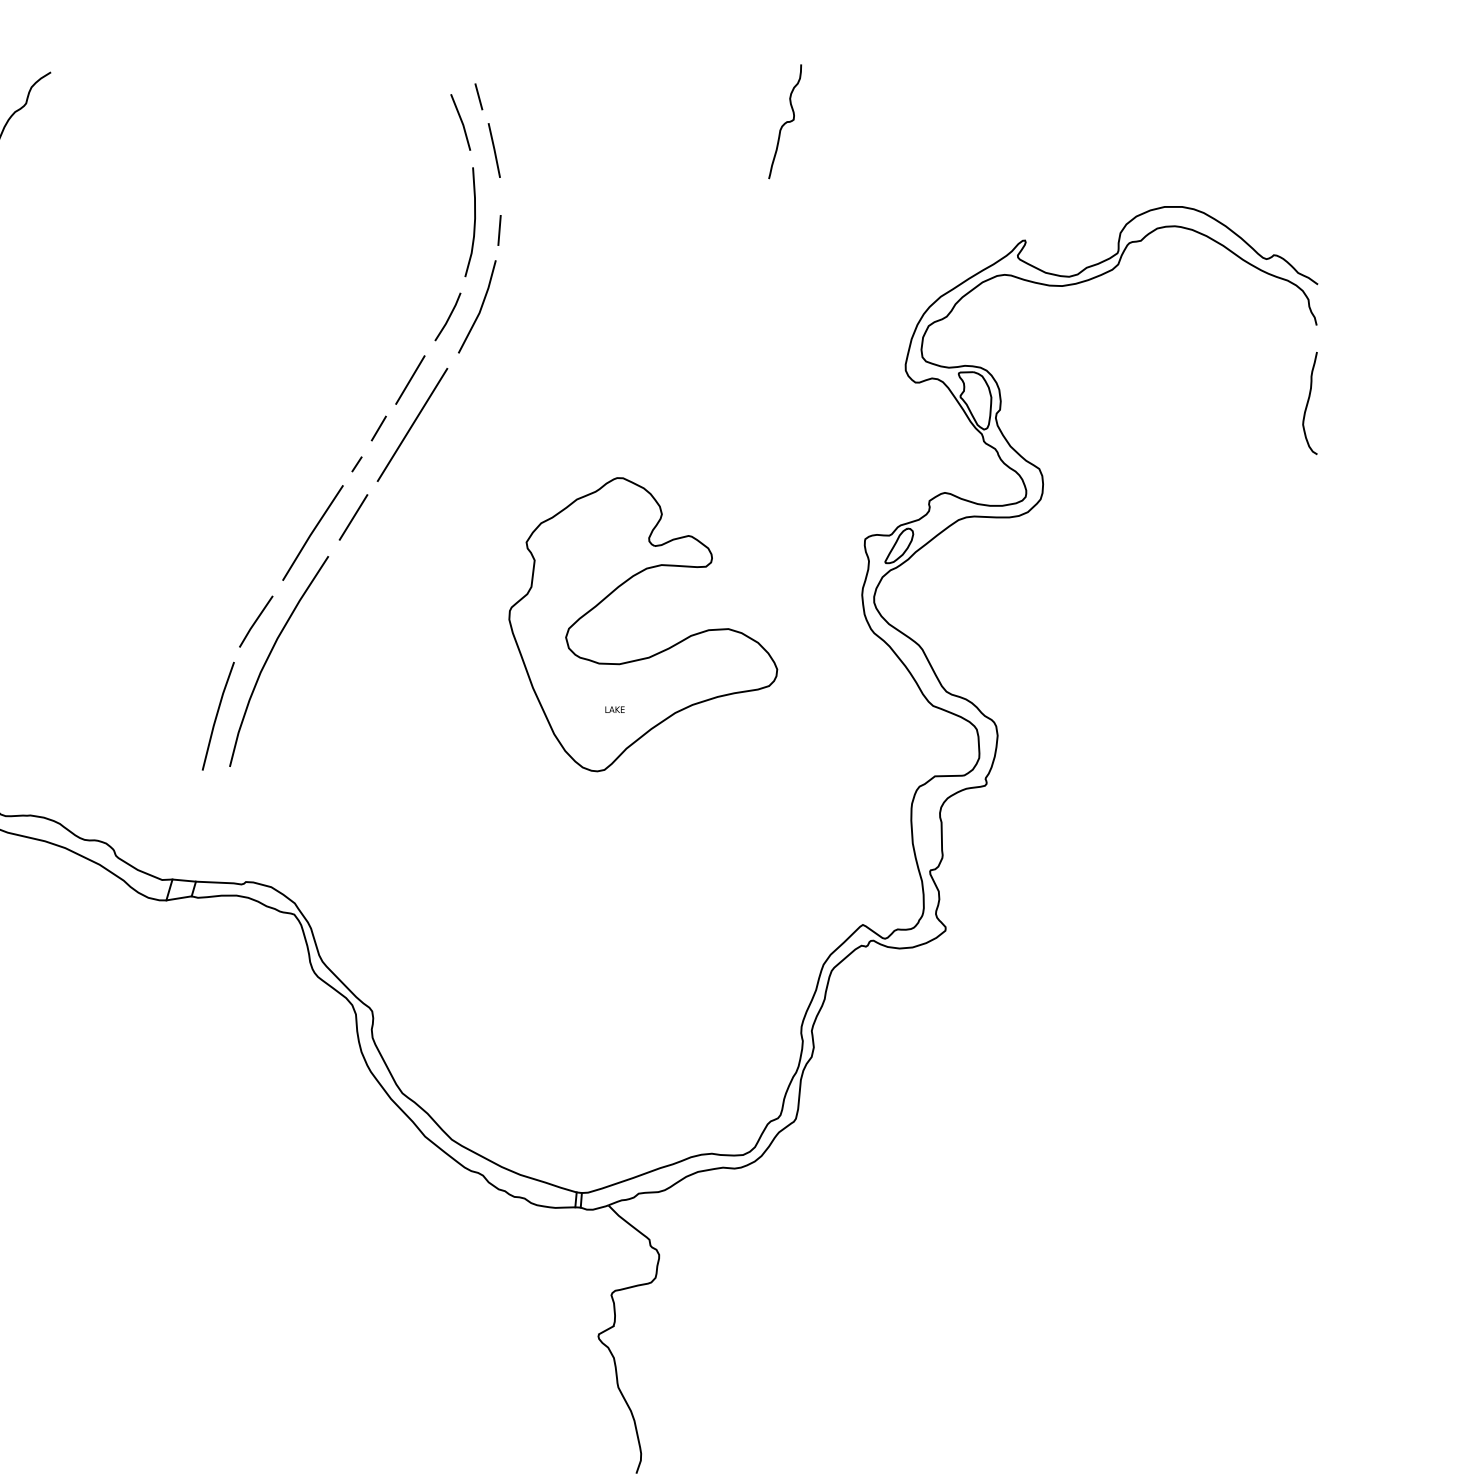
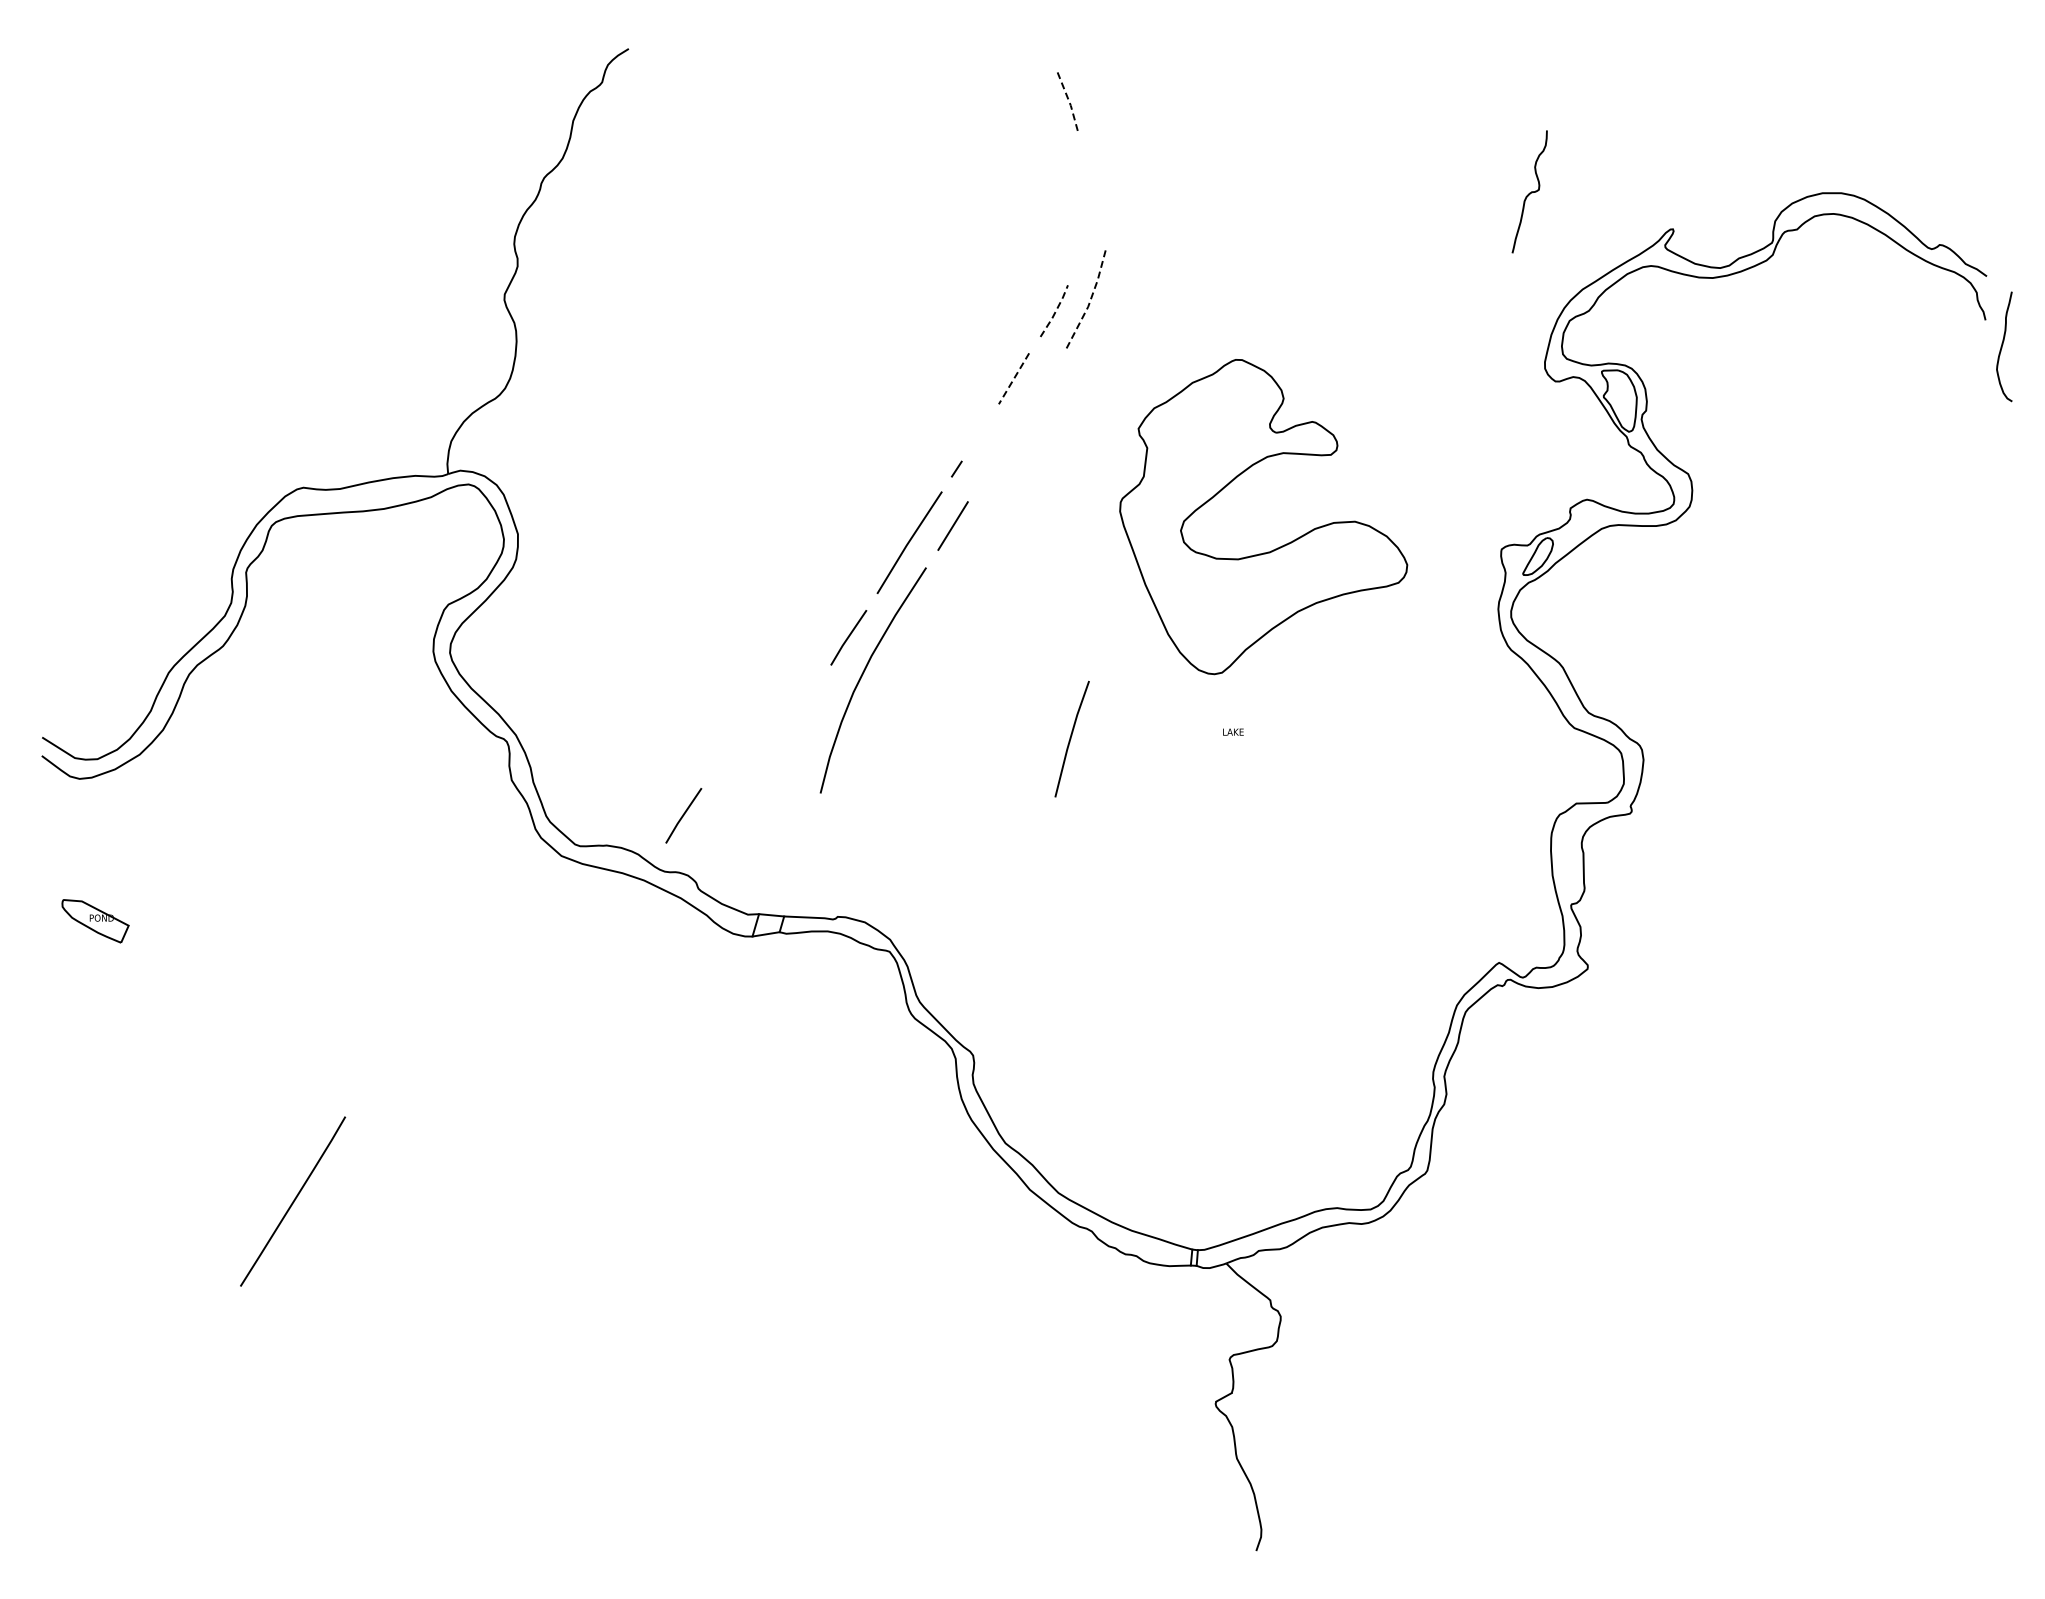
line: (478, 96) -> (1087, 74), removed
line: (462, 122) -> (1069, 102), solid -> dashed
curve: (784, 122) -> (1529, 192), moved
line: (493, 150) -> (1103, 132), removed
curve: (474, 222) -> (1082, 209), removed
line: (499, 230) -> (1109, 218), removed
line: (480, 308) -> (1089, 302), solid -> dashed
line: (449, 317) -> (1055, 311), solid -> dashed
line: (410, 379) -> (1014, 378), solid -> dashed
curve: (1308, 403) -> (2002, 346), moved
line: (412, 424) -> (1016, 426), removed
line: (378, 428) -> (979, 430), removed
part: (656, 653) -> (1277, 547), moved
line: (217, 715) -> (1071, 738), moved
line: (102, 787) -> (683, 815), added

